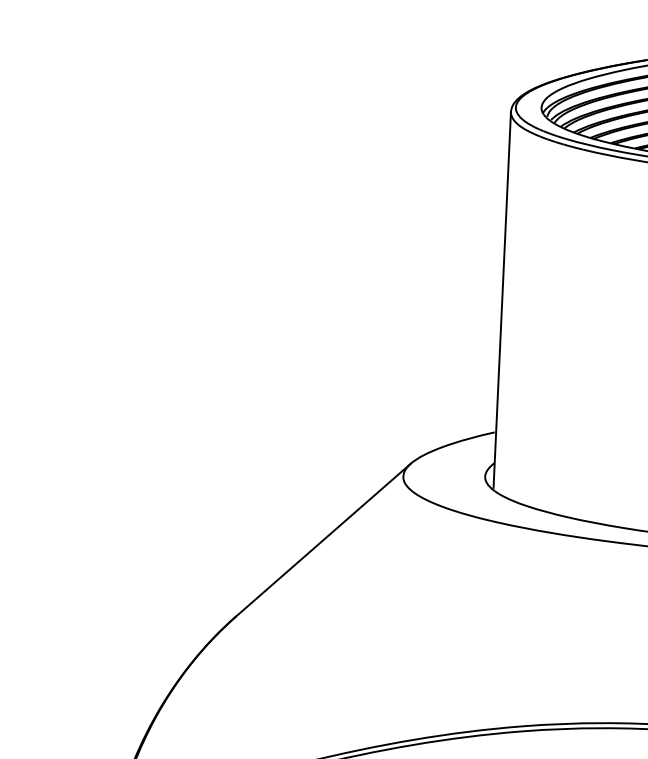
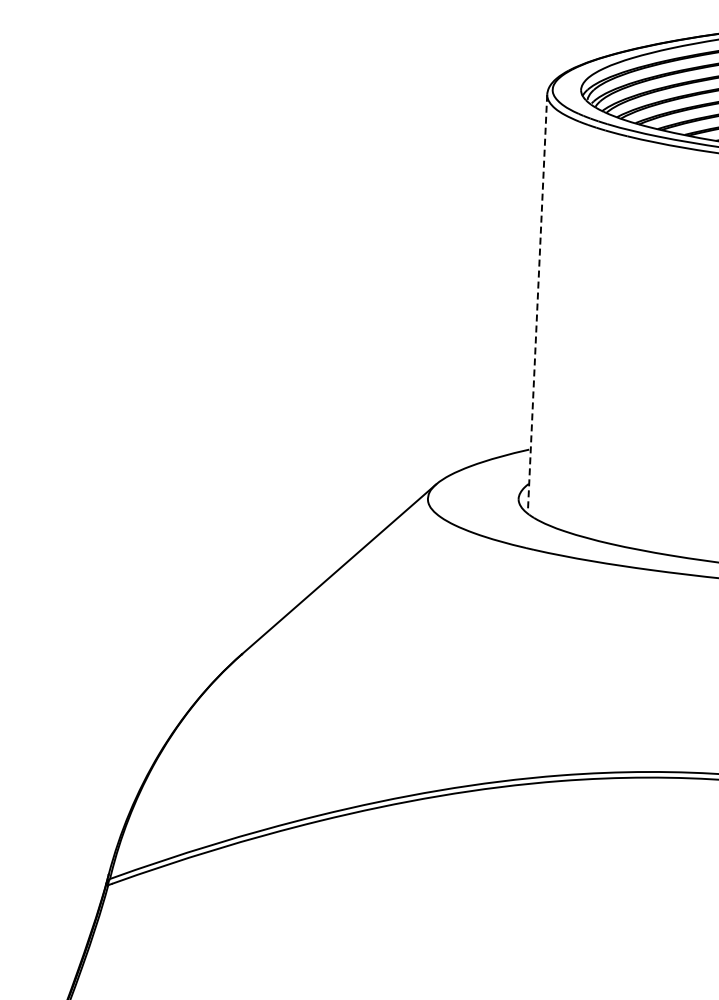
line: (502, 300) -> (537, 303), solid -> dashed

